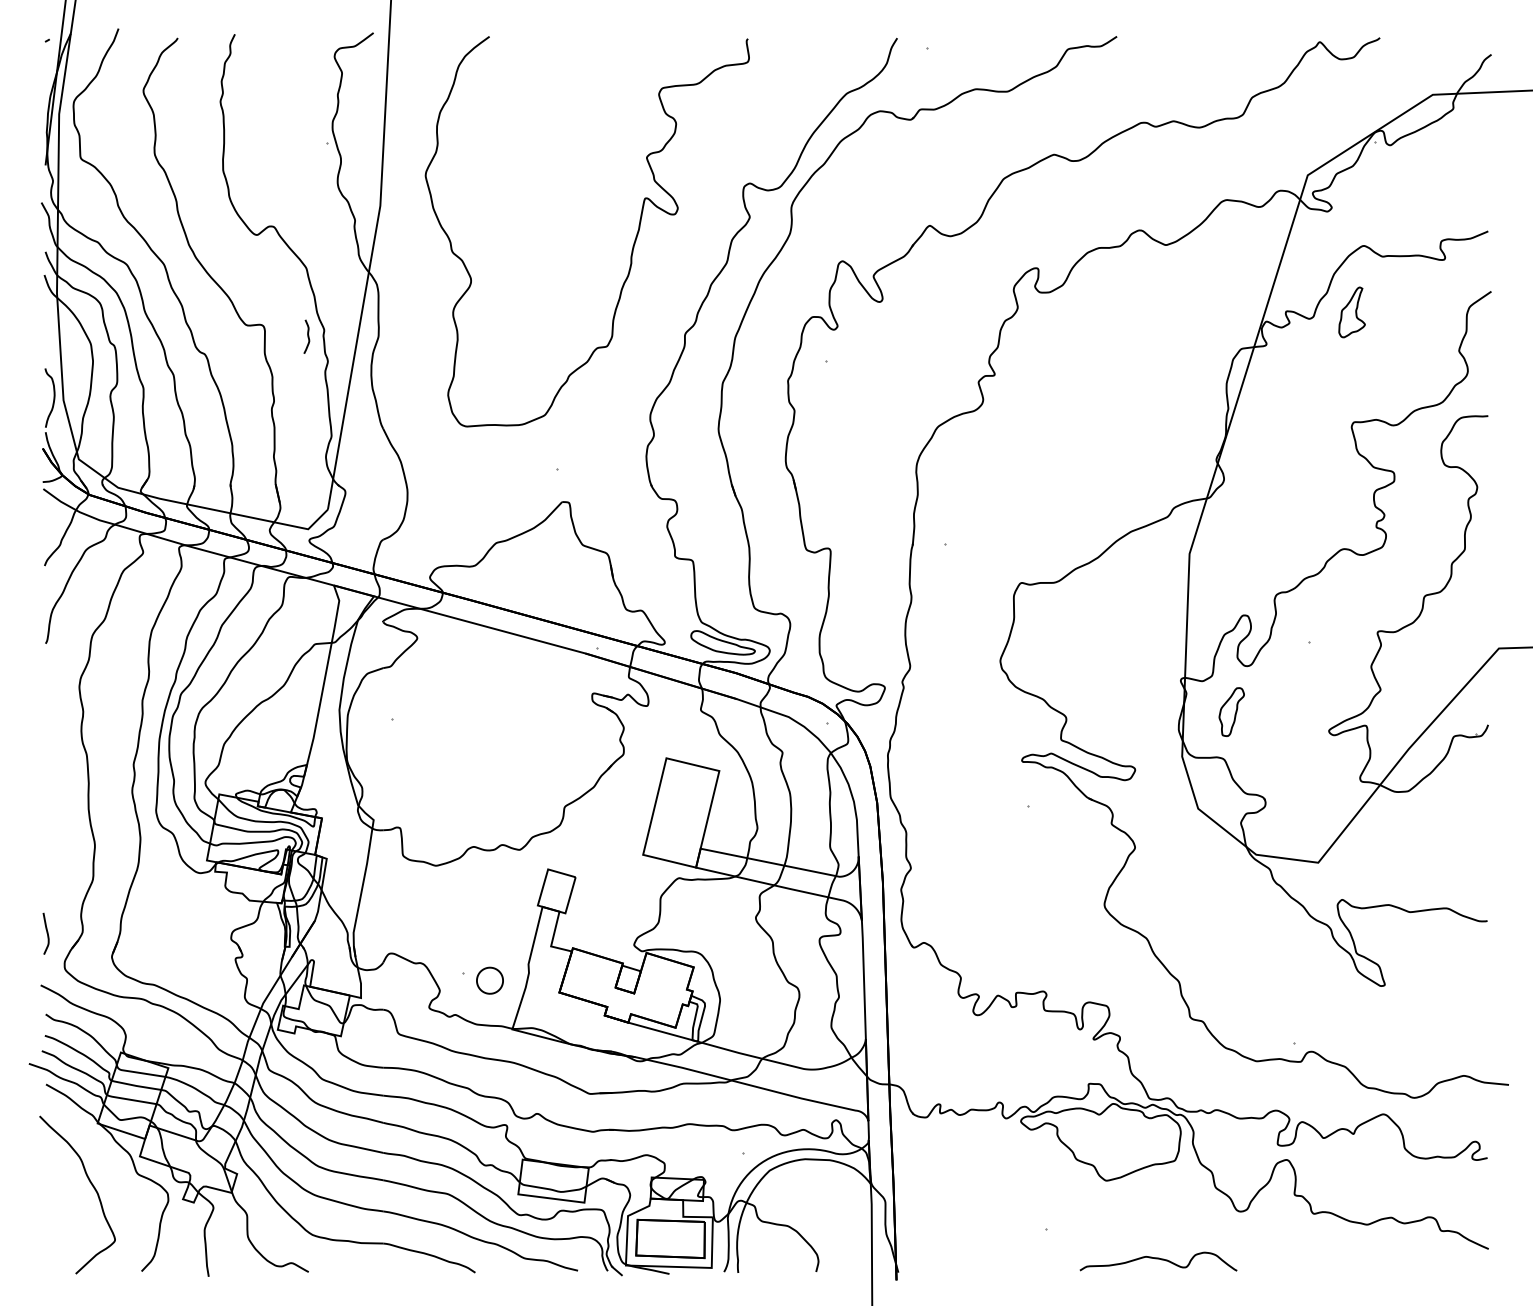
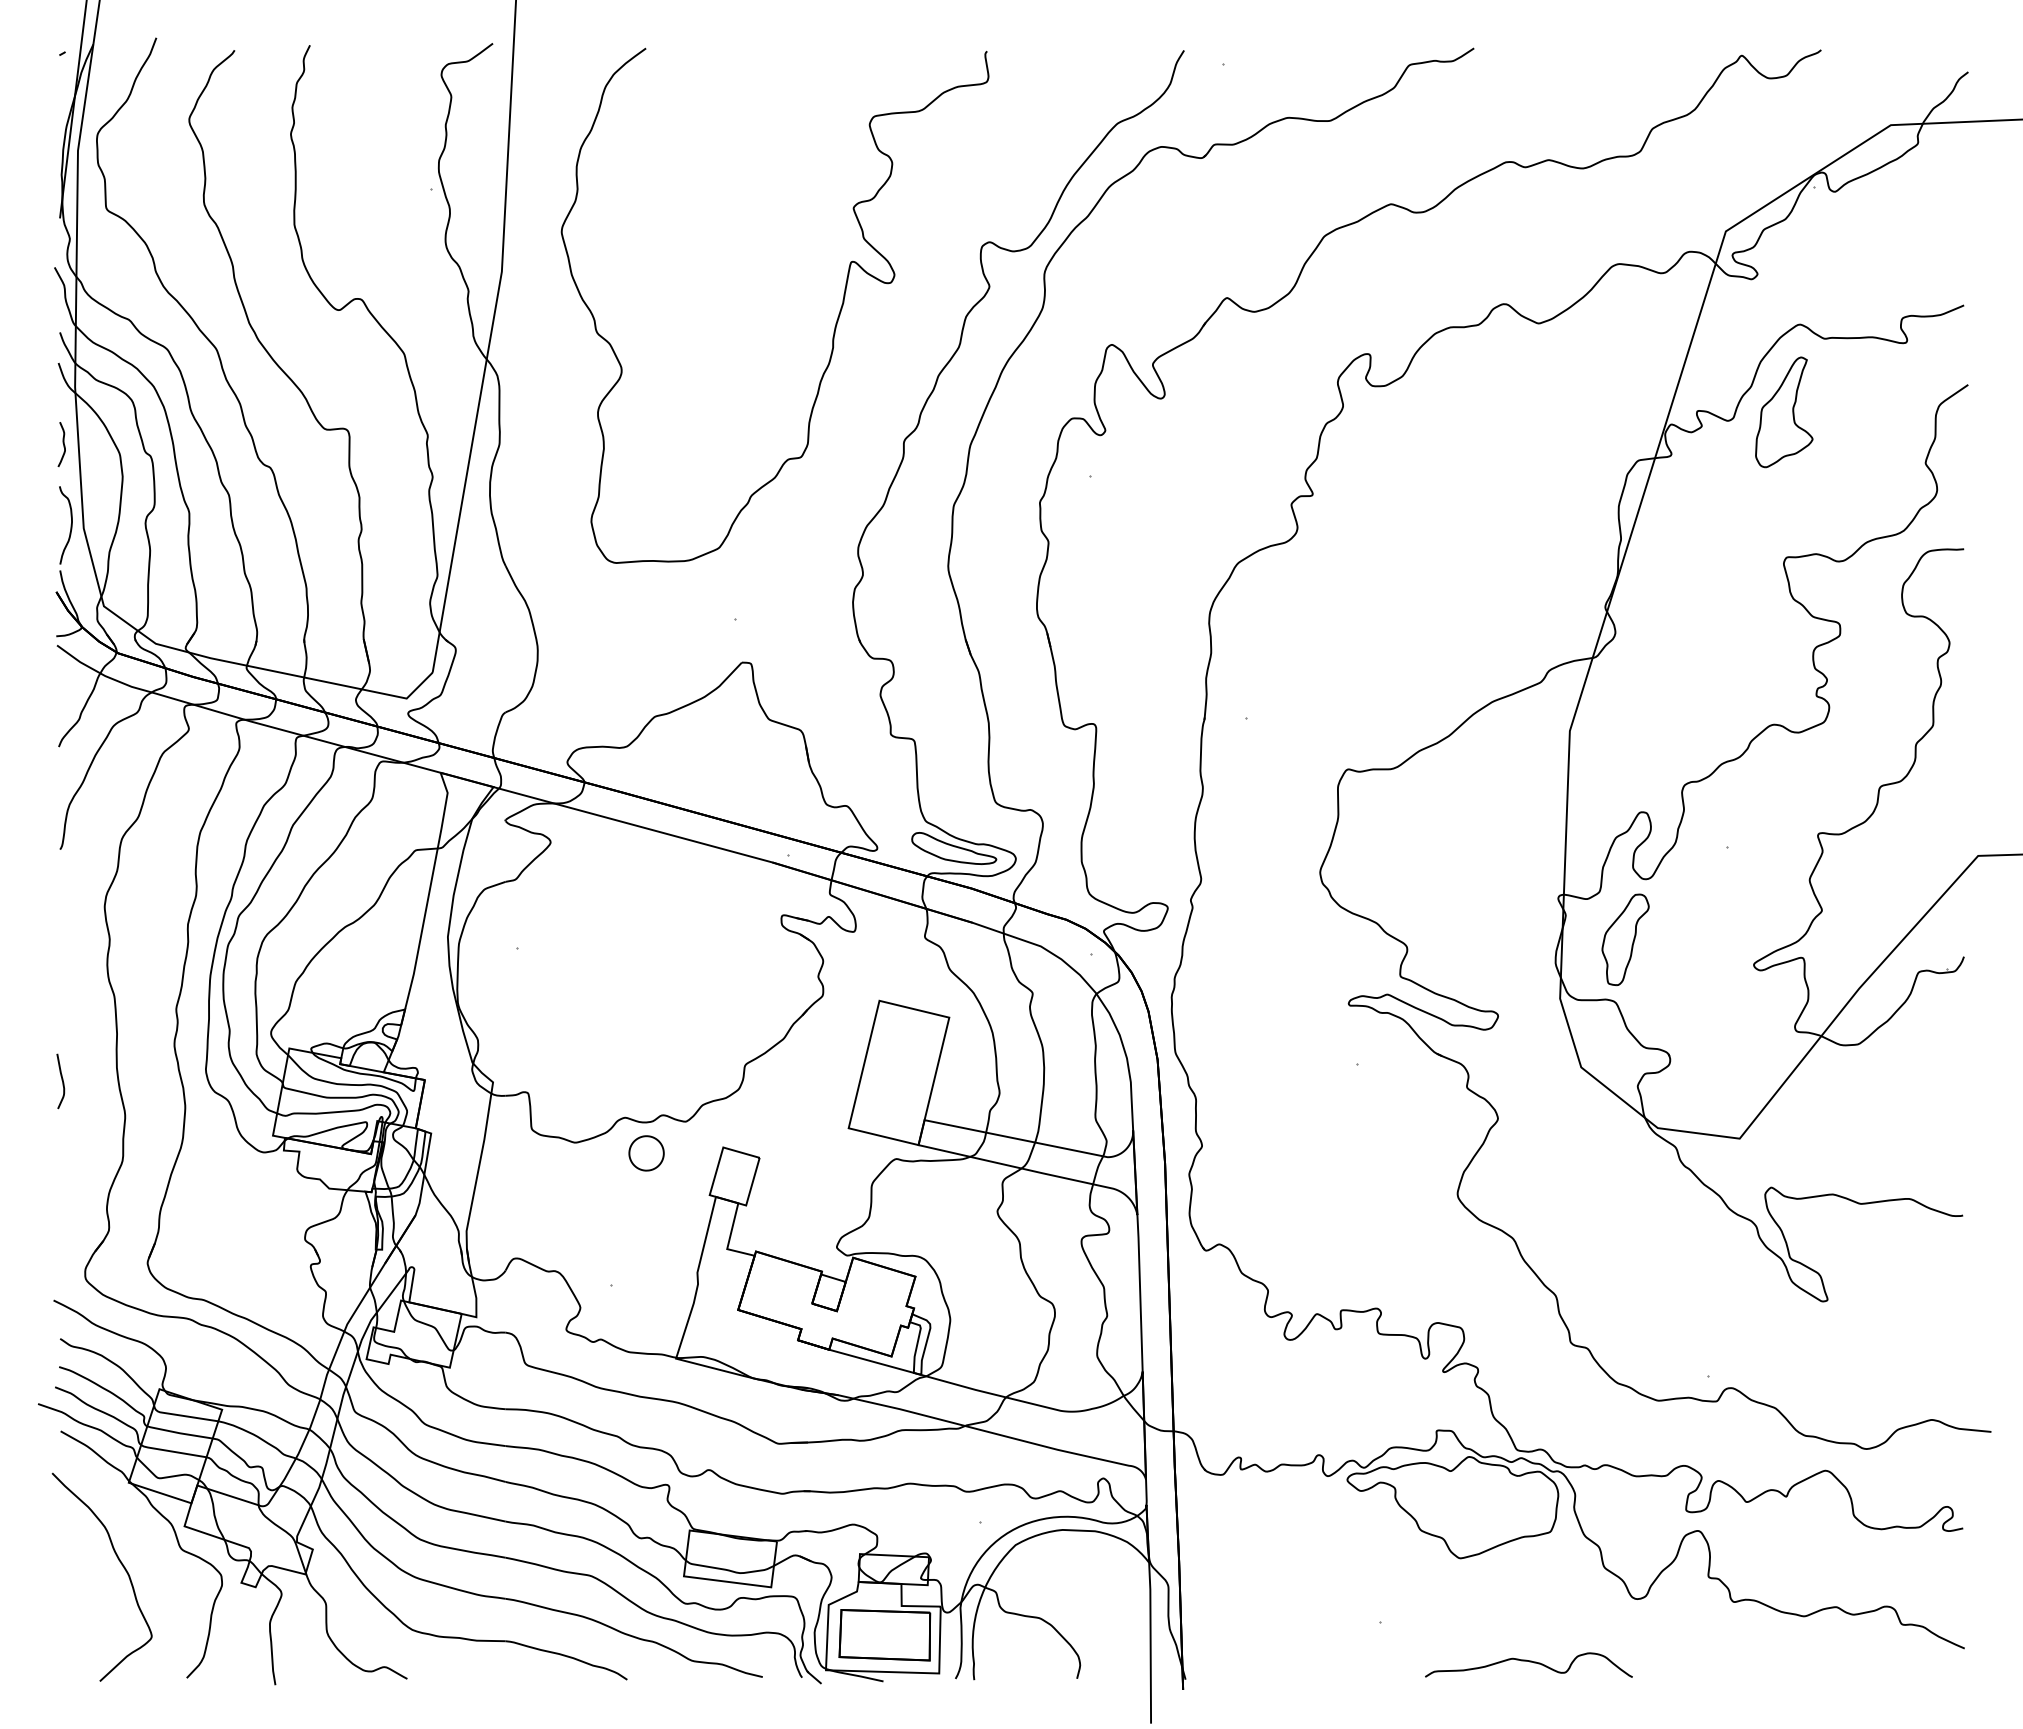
part: (1352, 312) -> (1784, 412), size x1.67
curve: (307, 336) -> (62, 443), moved
part: (1231, 711) -> (1625, 939), size x1.43
curve: (46, 933) -> (61, 1080), moved
part: (489, 980) -> (646, 1153), moved

